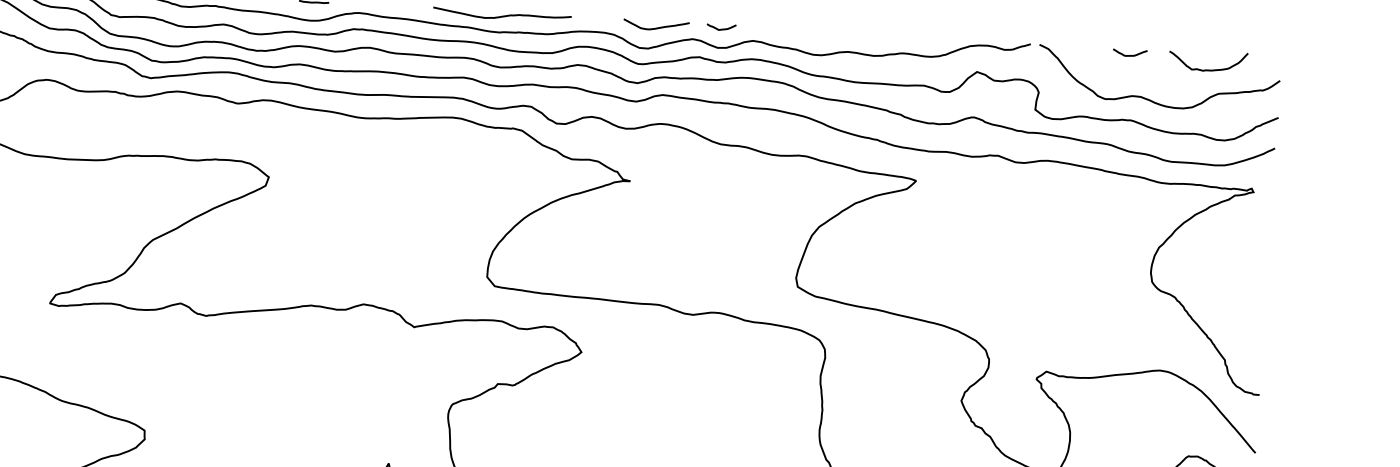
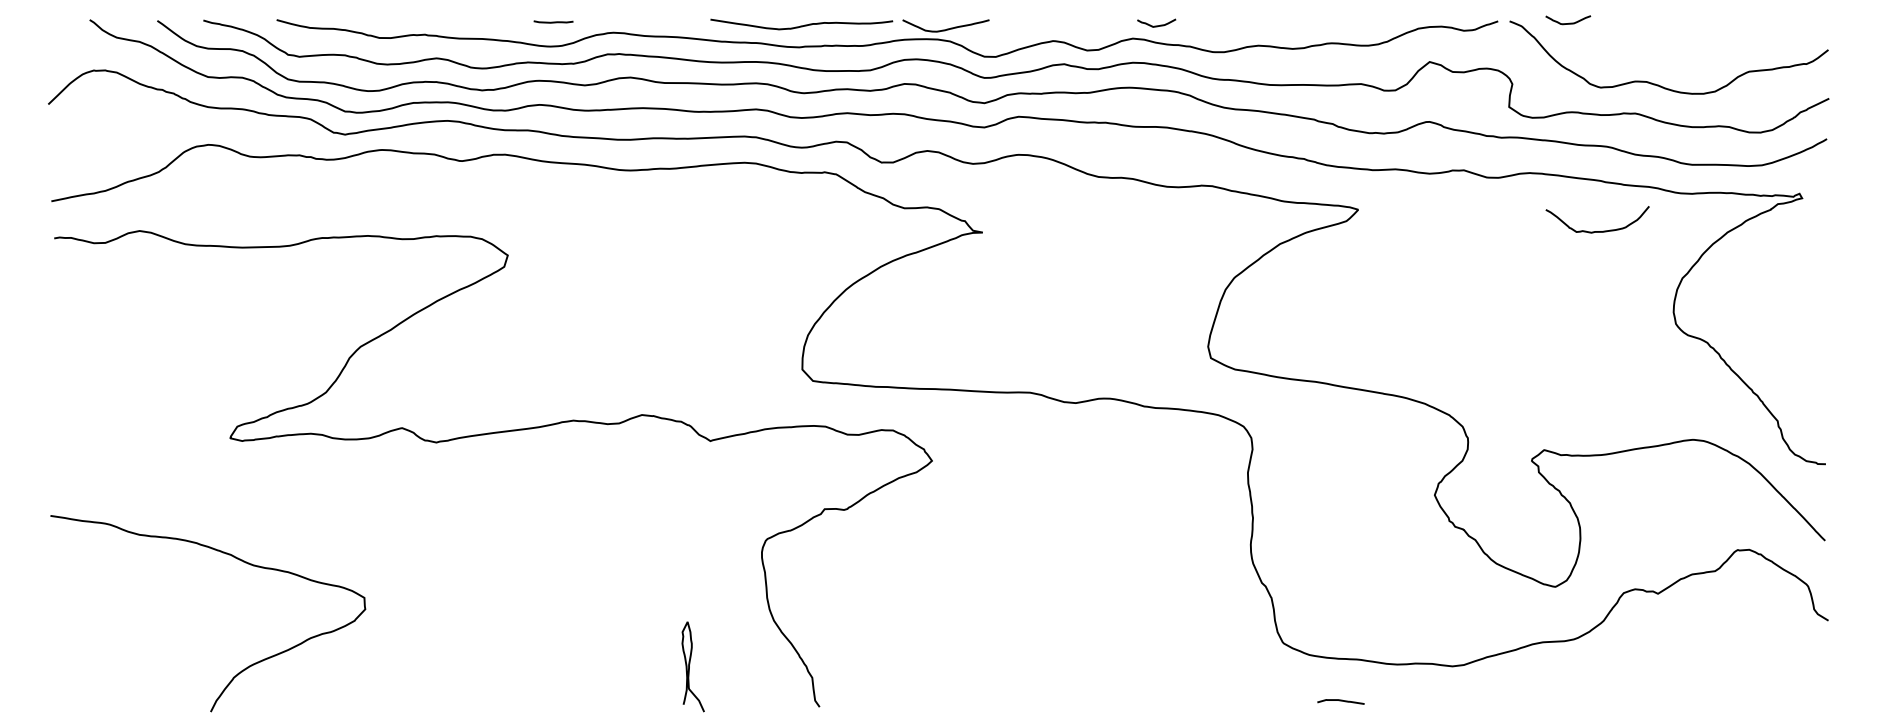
curve: (657, 27) -> (947, 28), moved
curve: (721, 29) -> (1156, 25), moved
curve: (1130, 54) -> (1569, 22), moved
curve: (1207, 70) -> (1597, 231), moved

